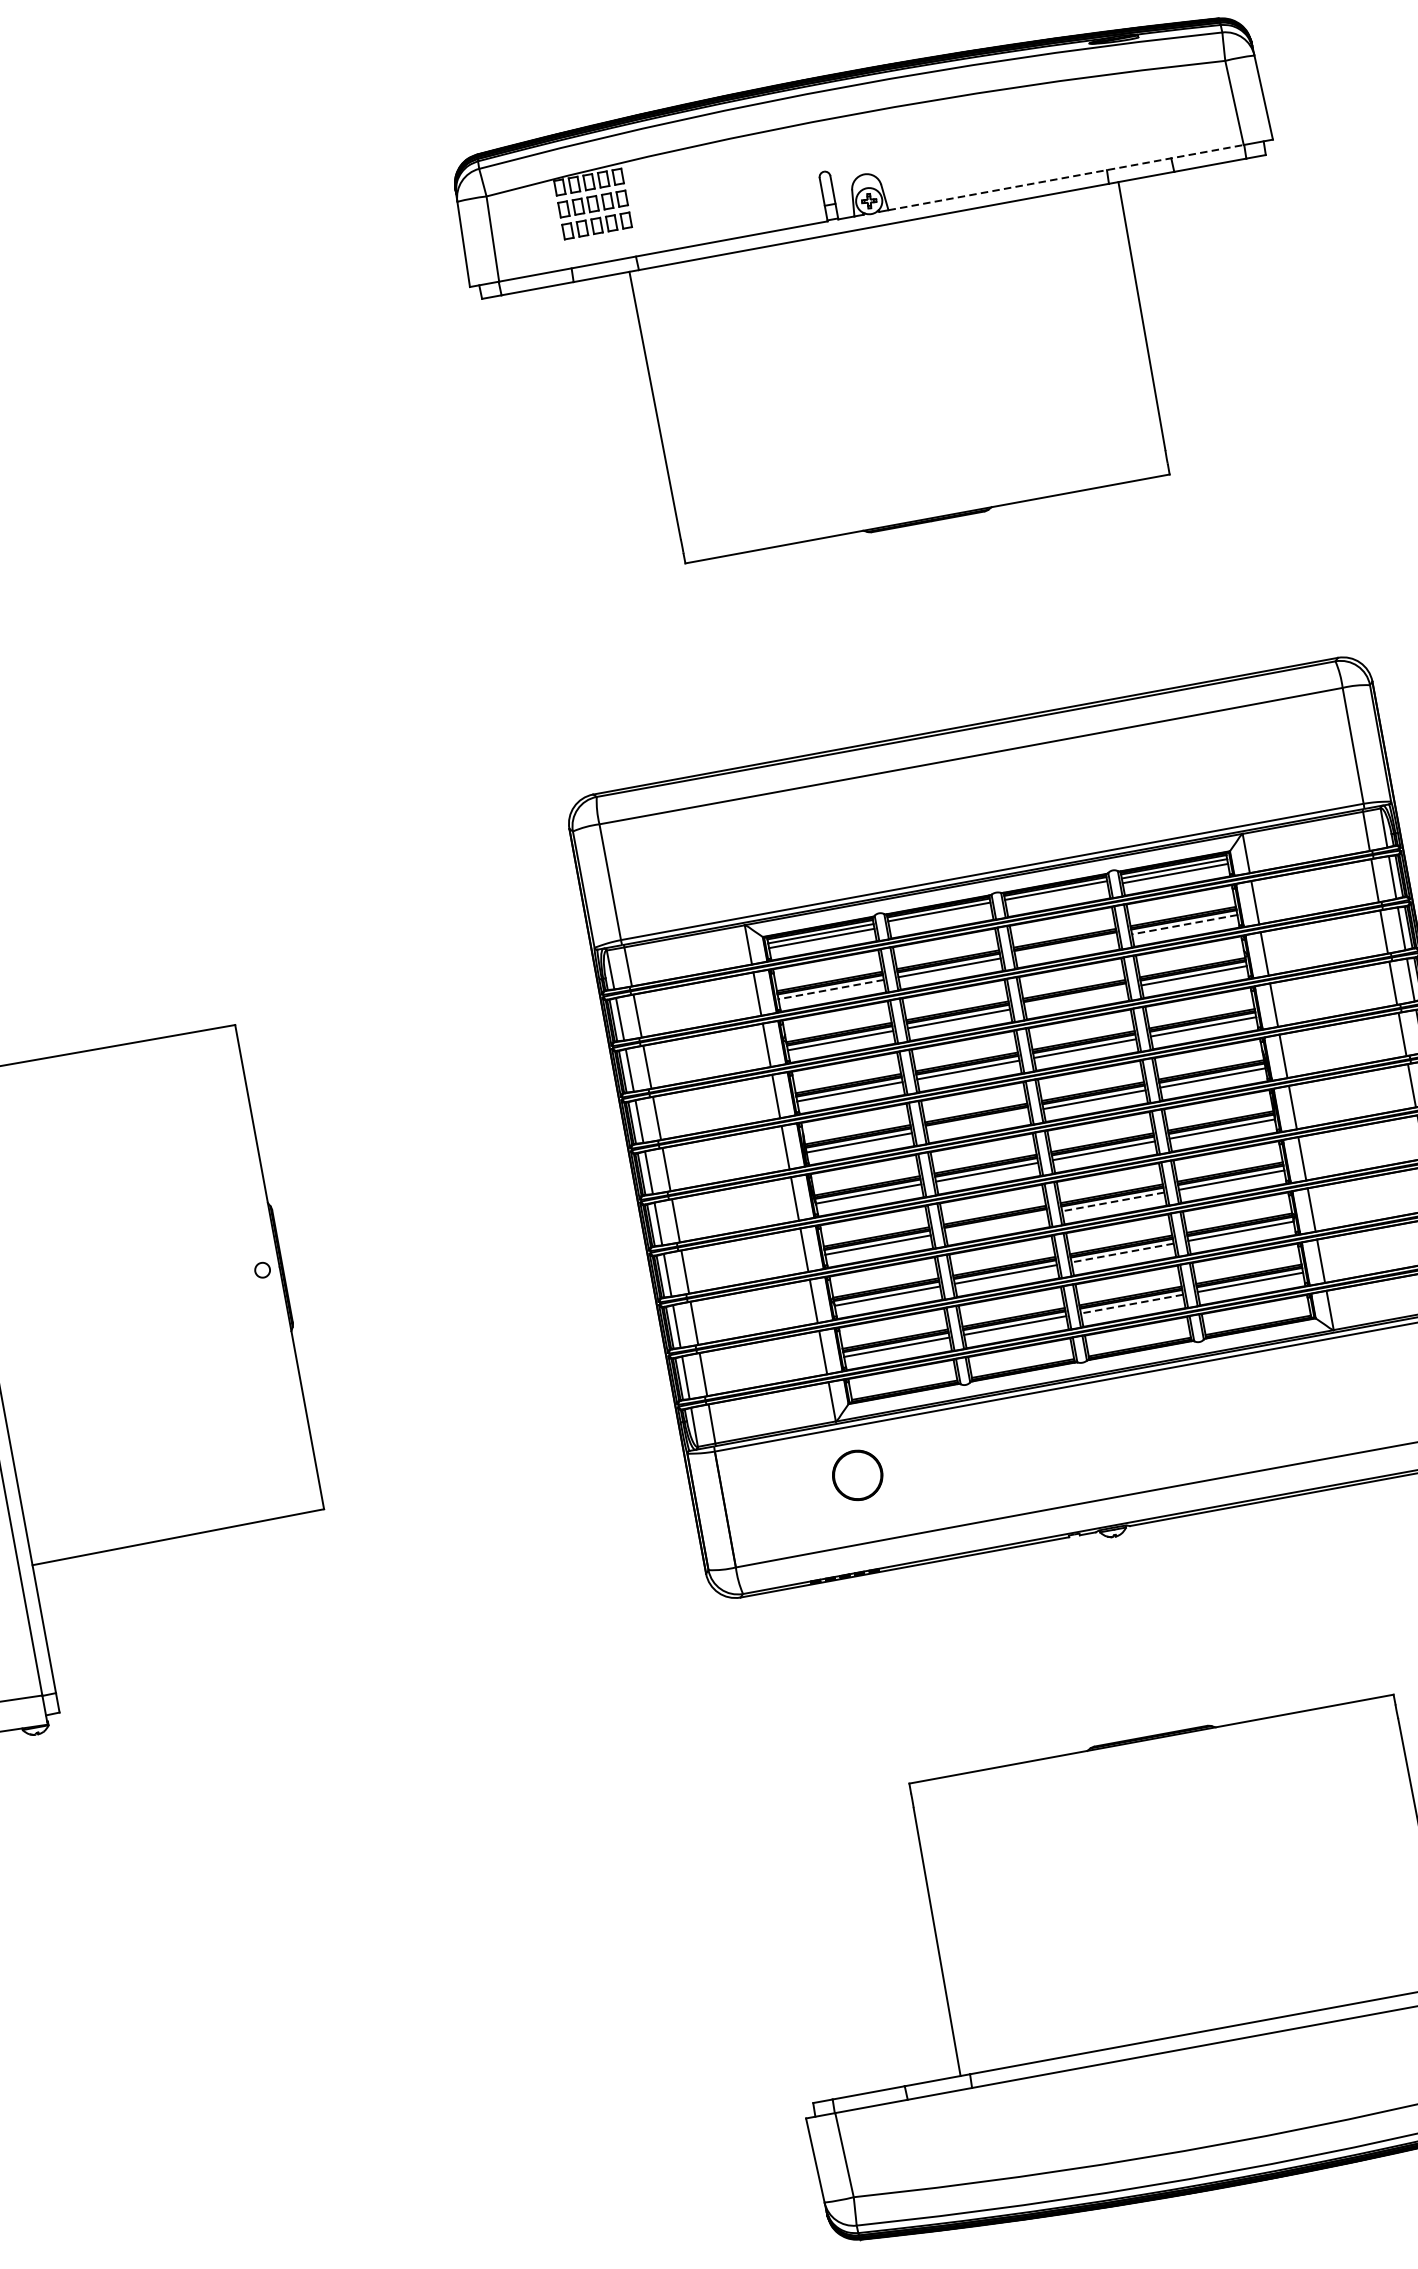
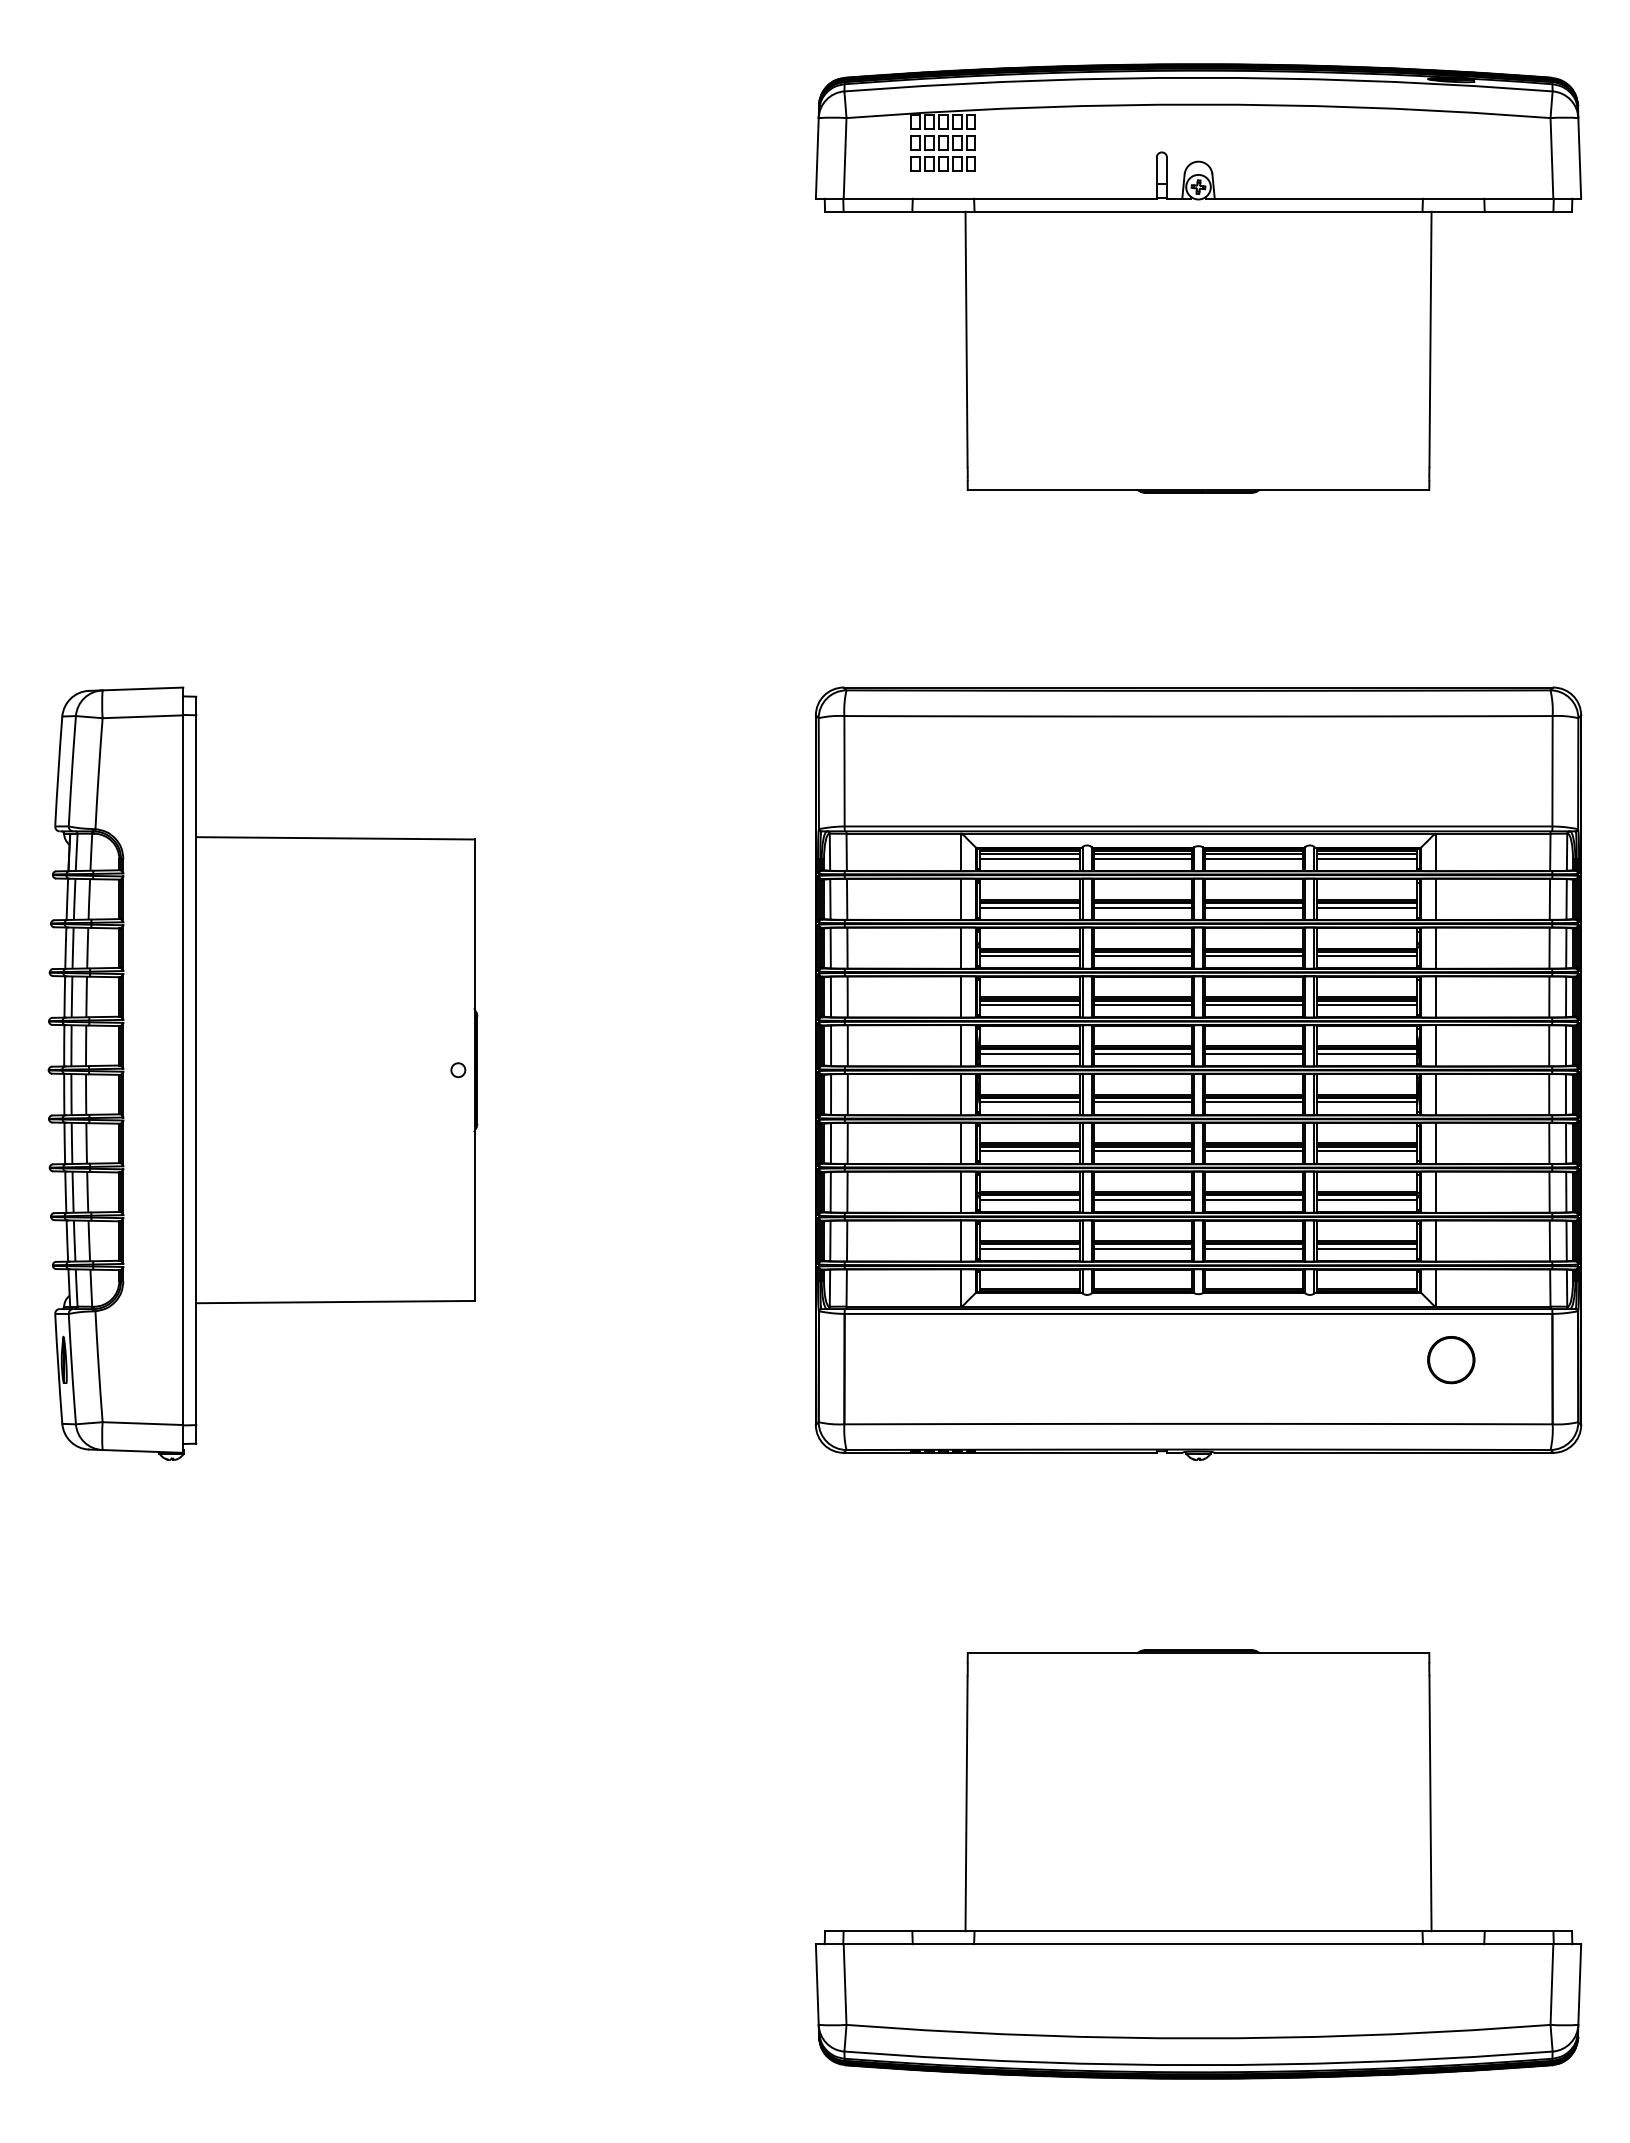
line: (1066, 177) -> (1384, 198), dashed -> solid
line: (1056, 894) -> (1253, 858), added
line: (939, 916) -> (1142, 858), added
line: (1184, 924) -> (1366, 907), dashed -> solid
line: (1065, 946) -> (1253, 907), added
line: (830, 989) -> (1029, 907), dashed -> solid
line: (1075, 997) -> (1253, 956), added
line: (977, 1120) -> (1142, 1053), added
line: (1113, 1202) -> (1254, 1151), dashed -> solid
line: (996, 1223) -> (1142, 1151), added
line: (1122, 1252) -> (1254, 1199), dashed -> solid
line: (1132, 1303) -> (1254, 1248), dashed -> solid
part: (858, 1475) -> (1451, 1360), moved

